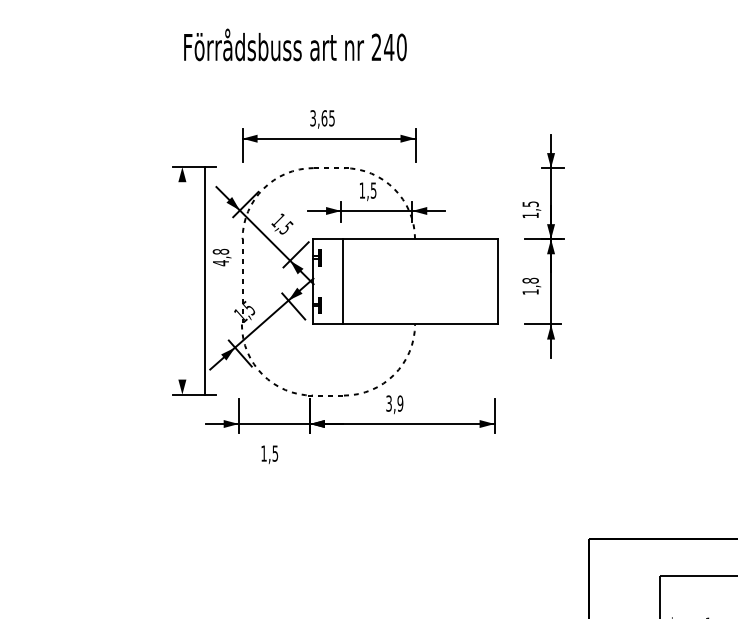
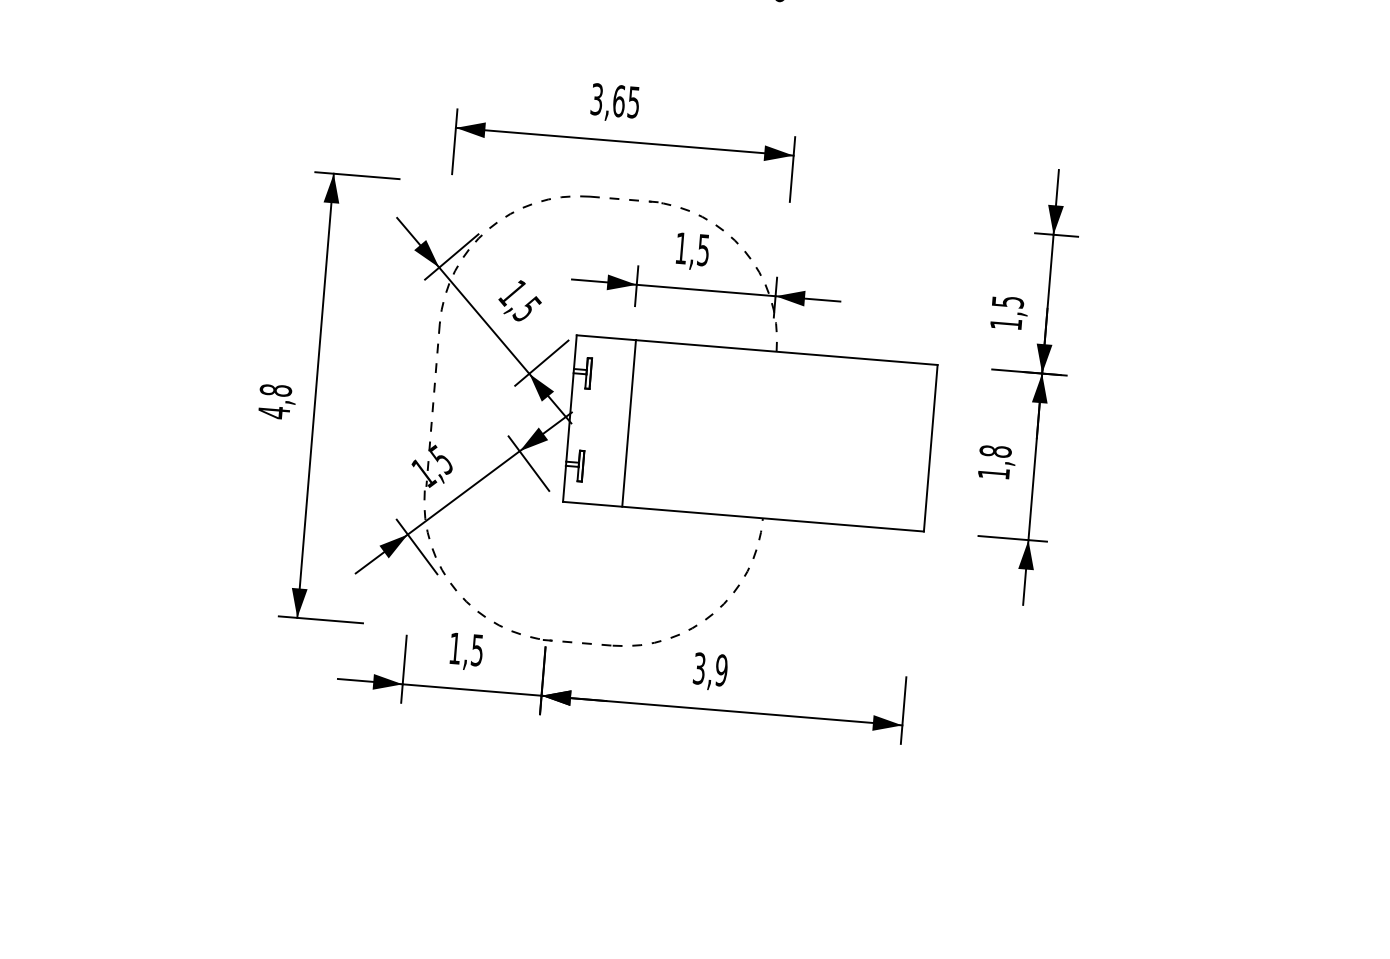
text: (221, 257) -> (276, 401), moved
line: (205, 280) -> (315, 395), moved
text: (269, 454) -> (465, 651), moved

